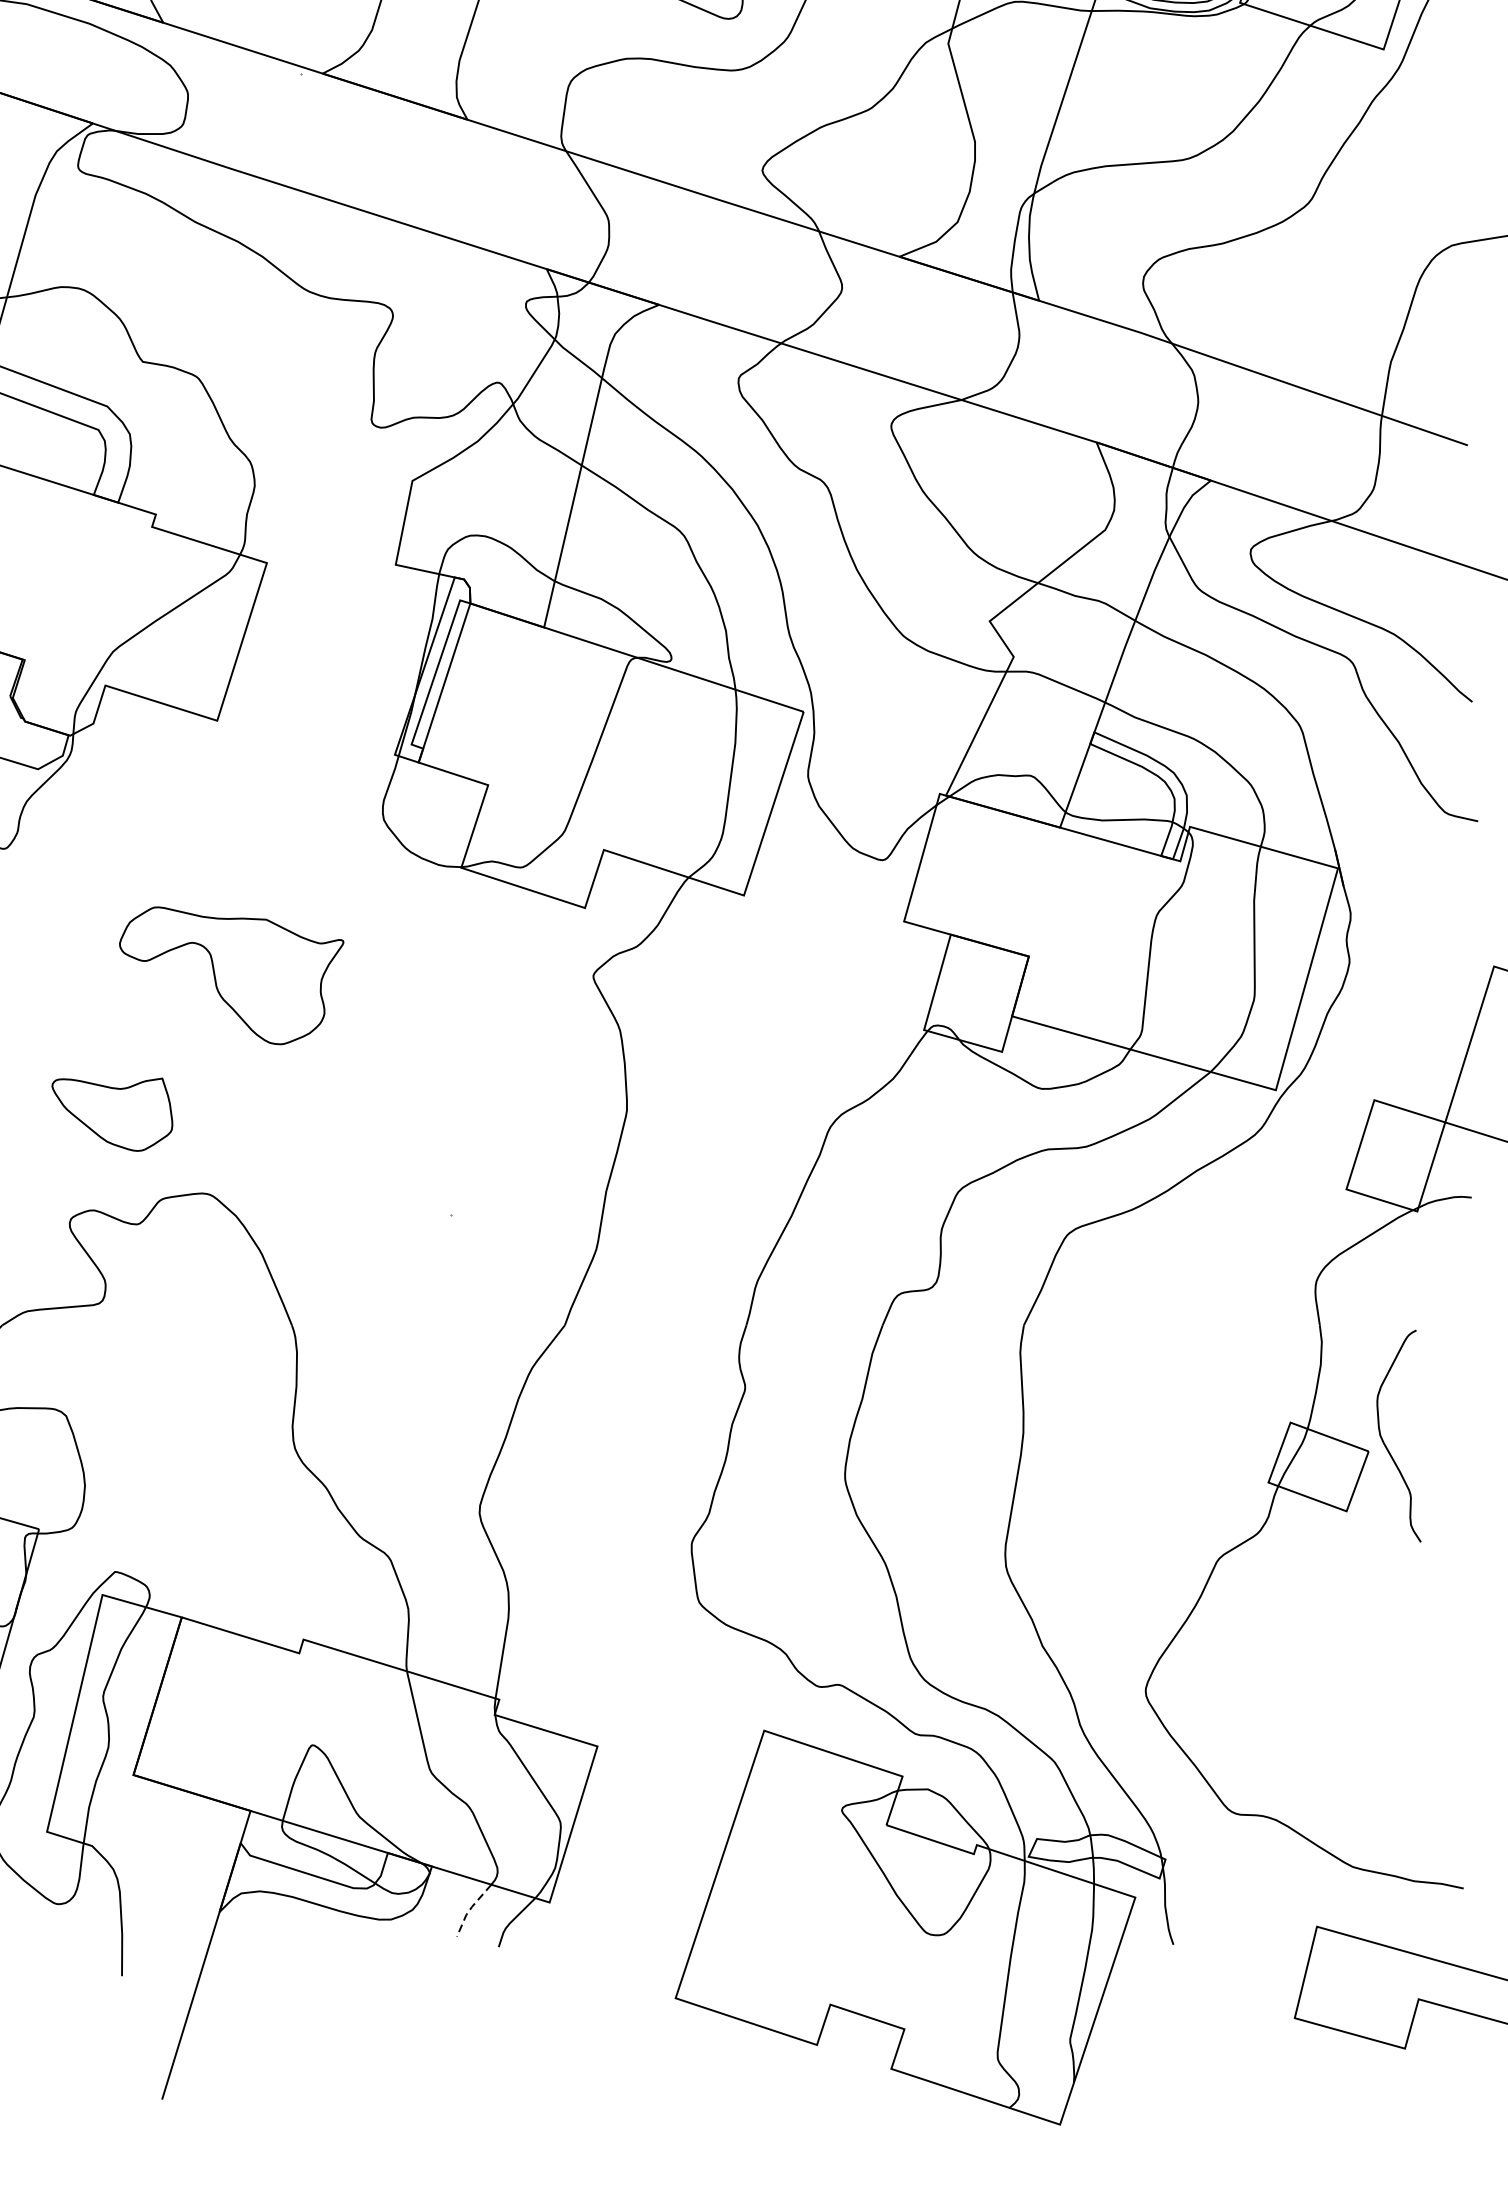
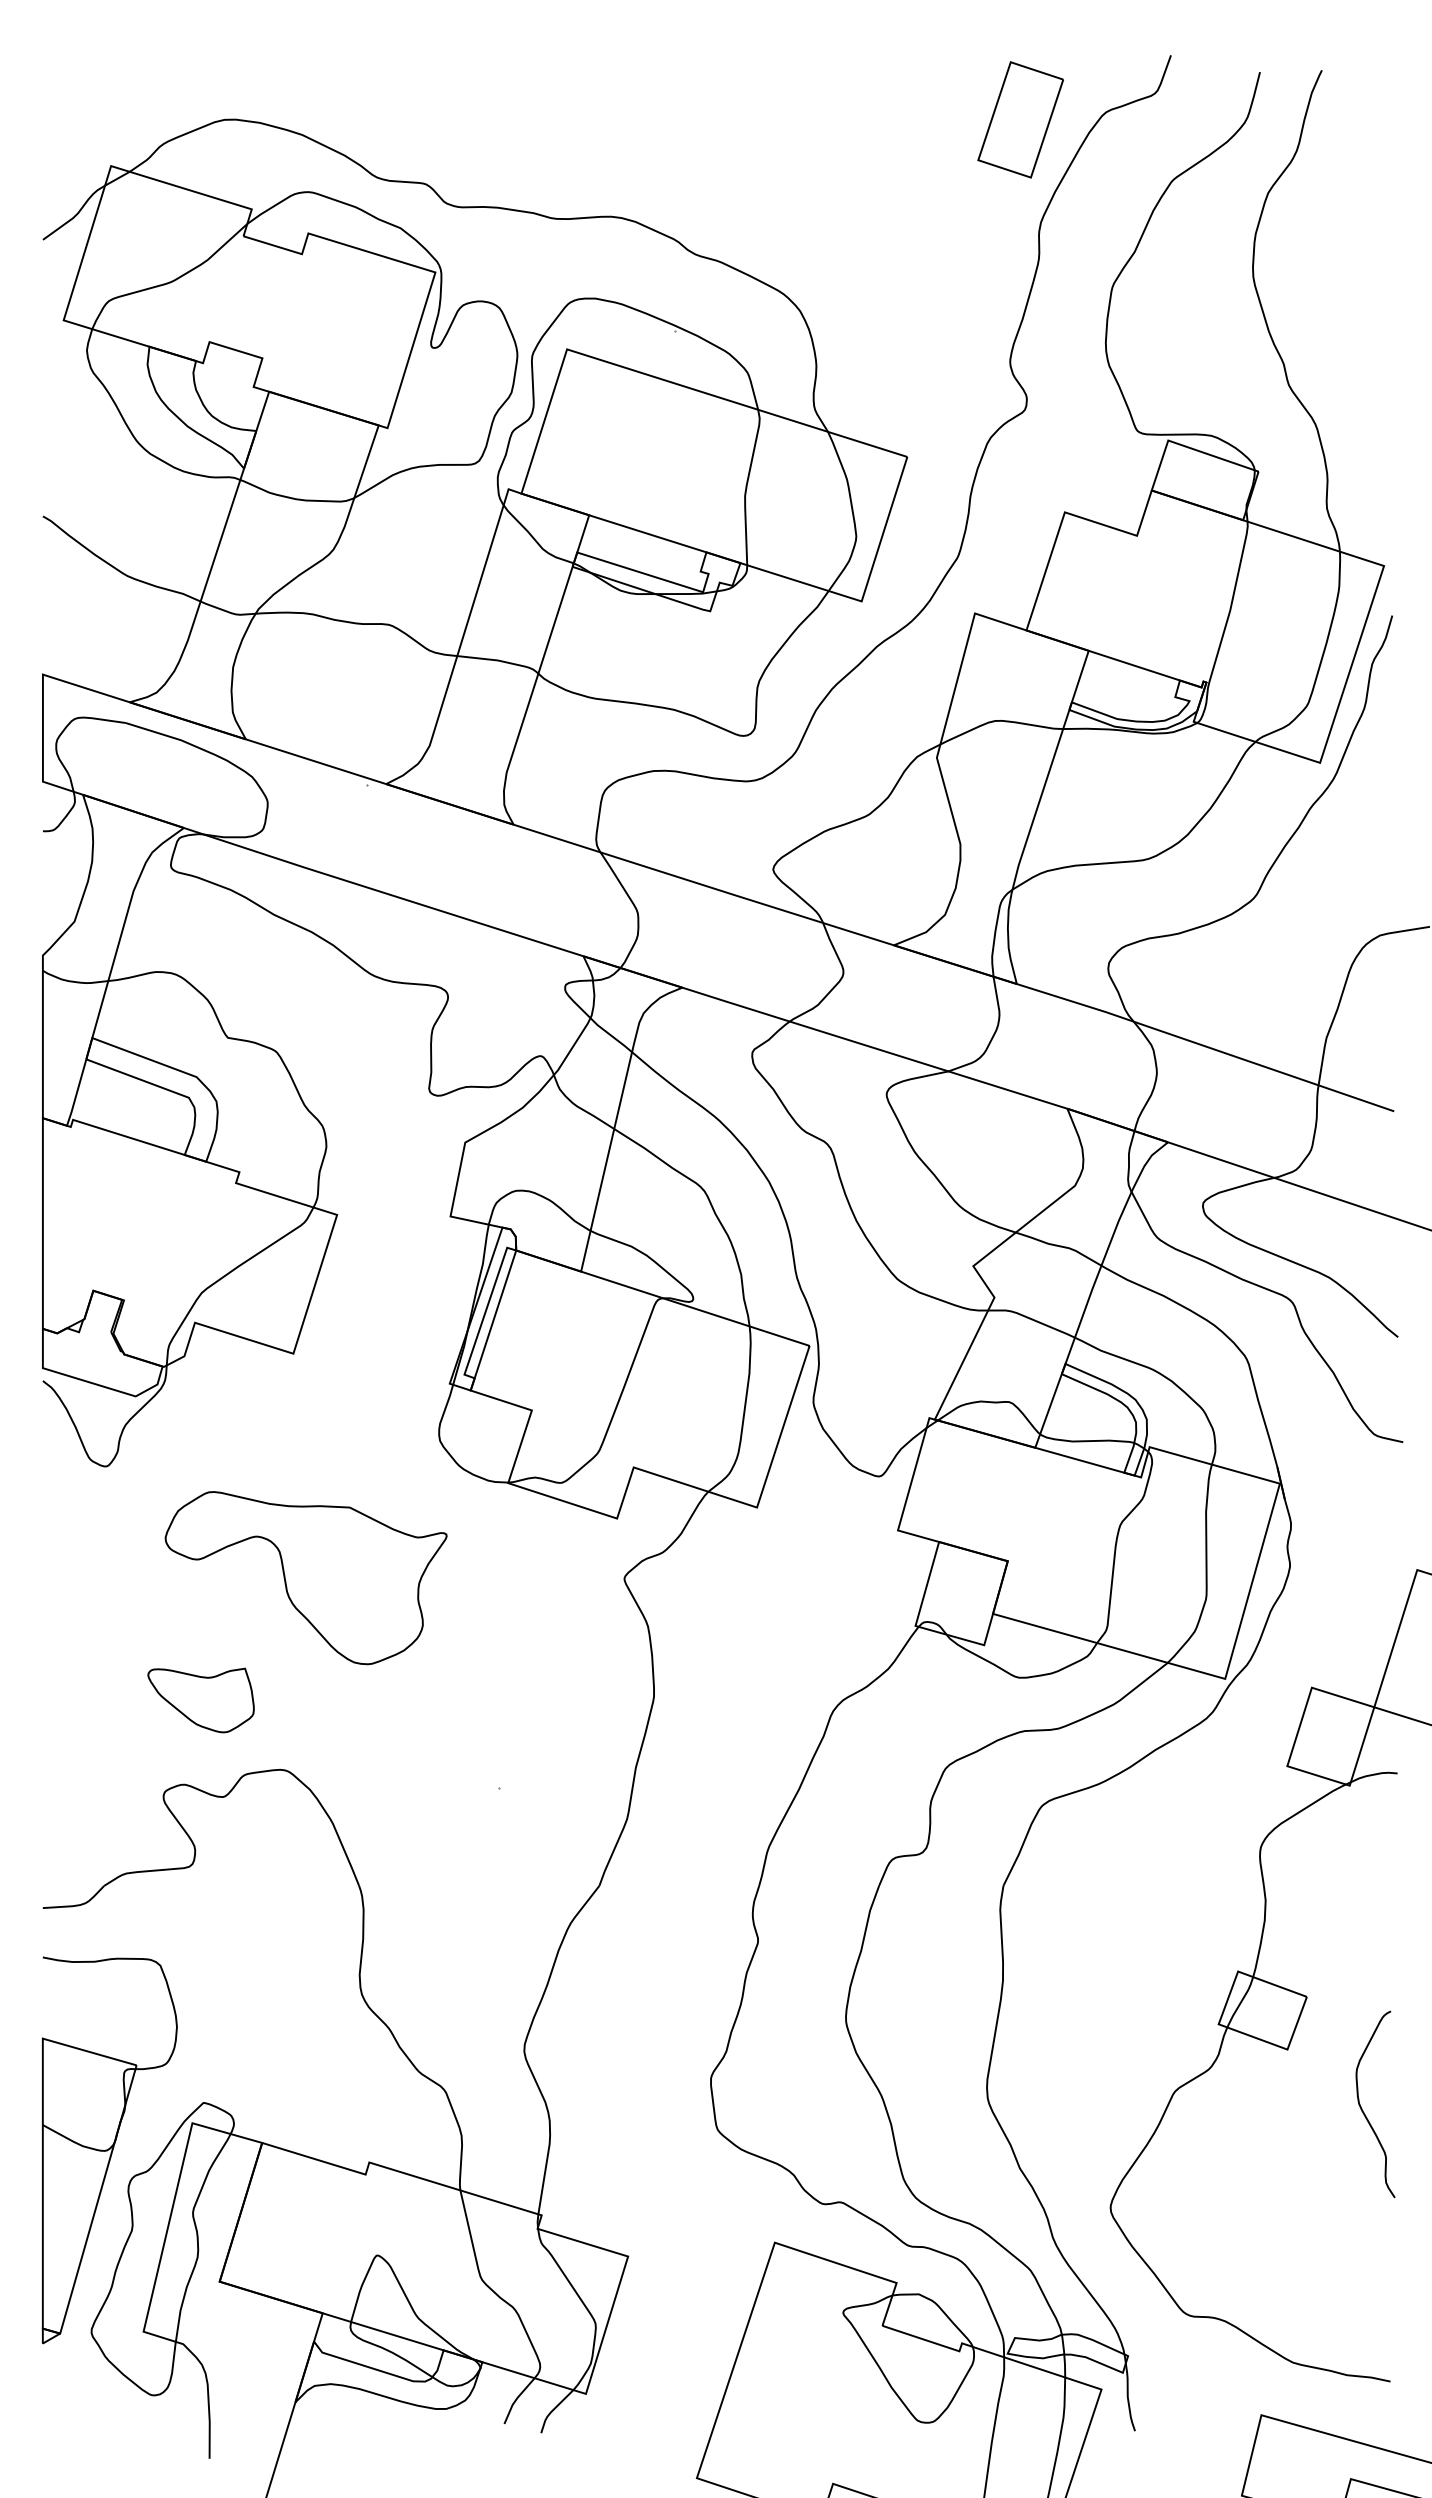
part: (230, 976) -> (305, 1578), size x1.43
curve: (1385, 1443) -> (1363, 2110), moved
line: (470, 1908) -> (516, 2399), dashed -> solid

